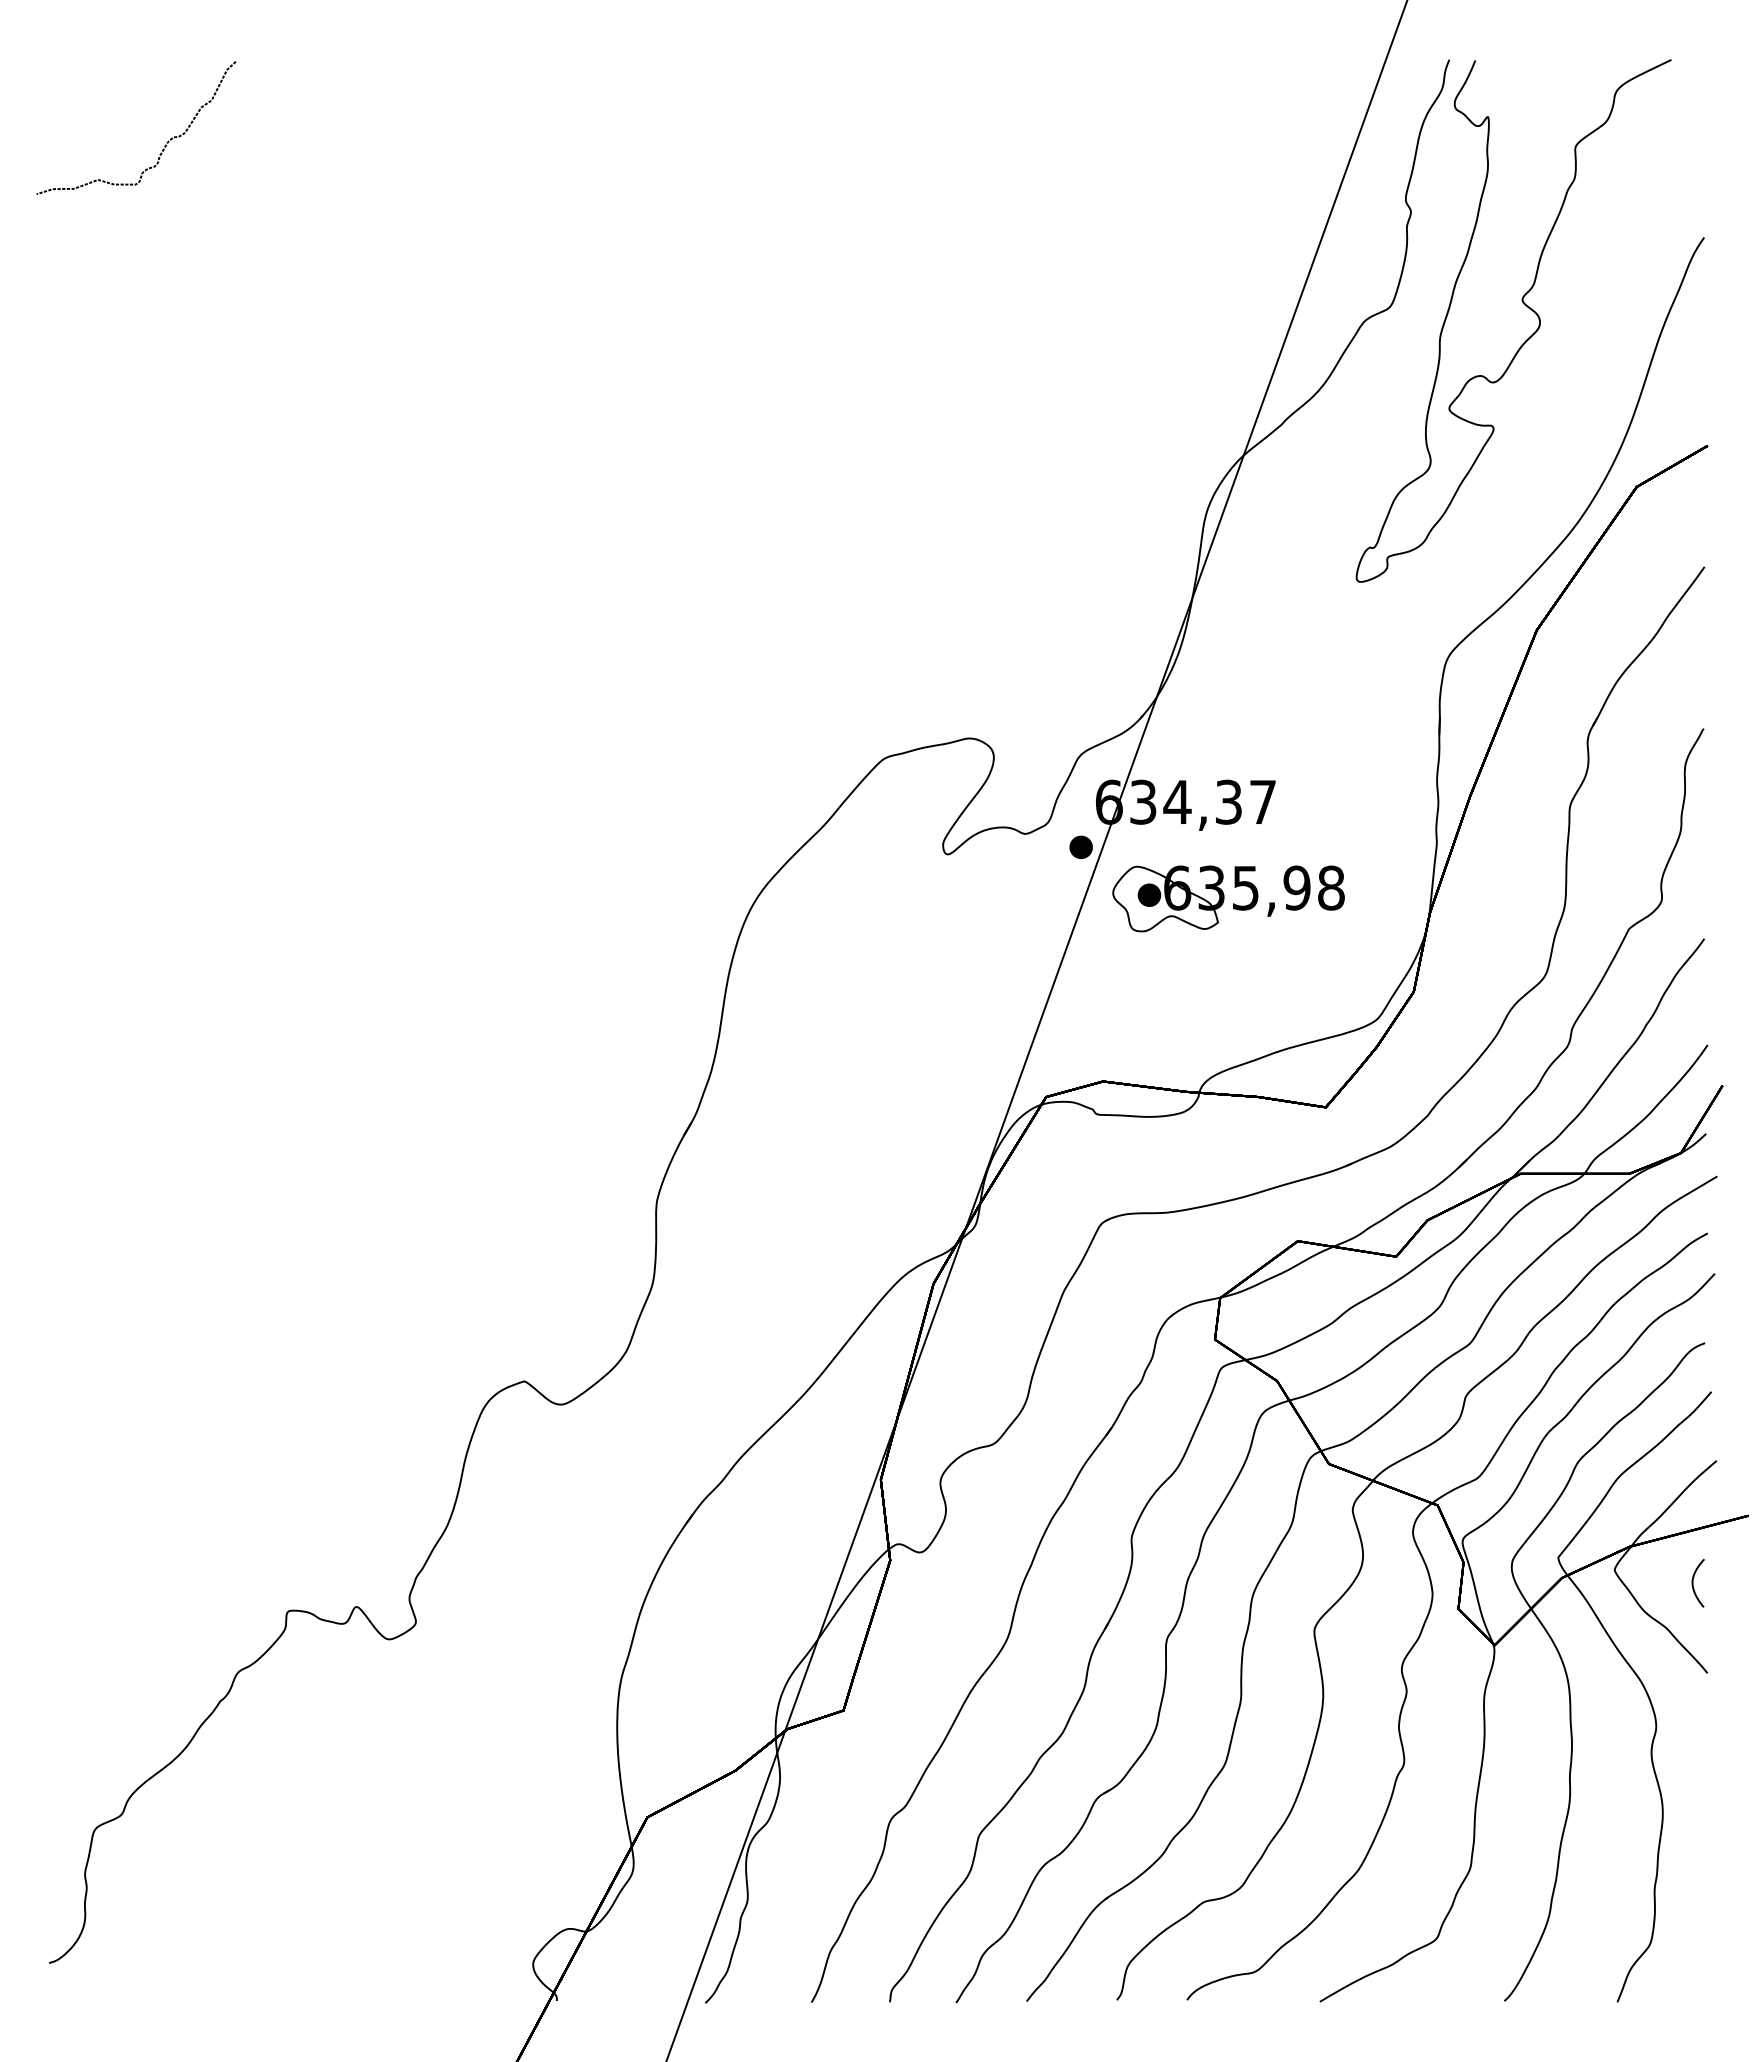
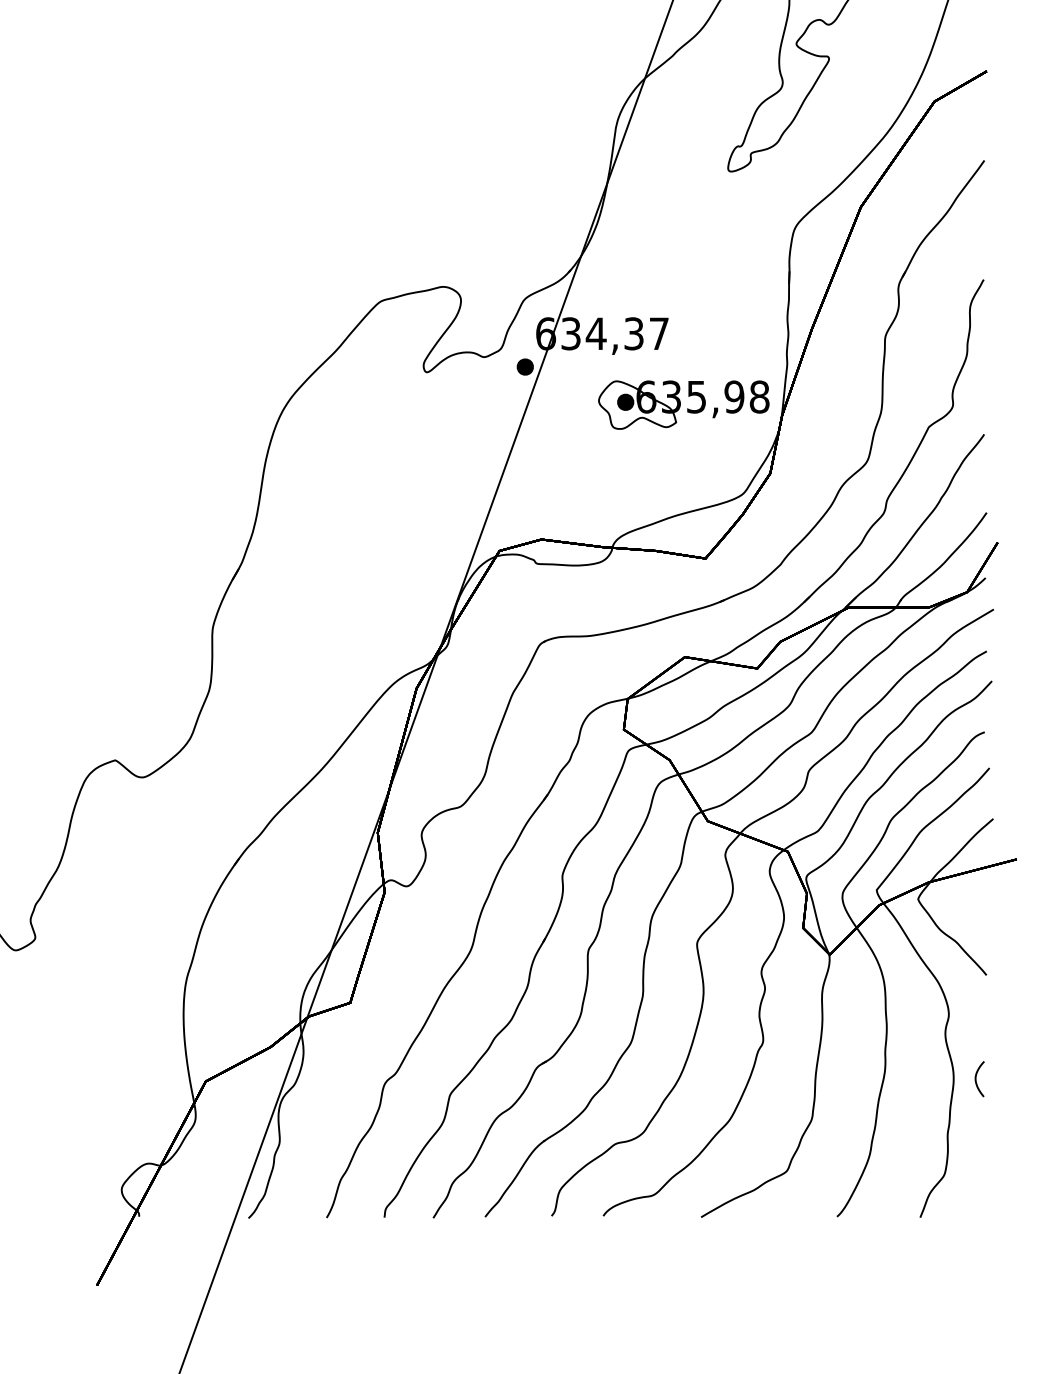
part: (1228, 898) -> (683, 404), moved
part: (1697, 1582) -> (979, 1078), moved

